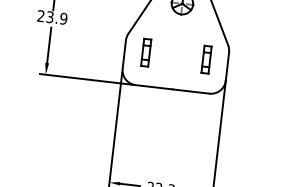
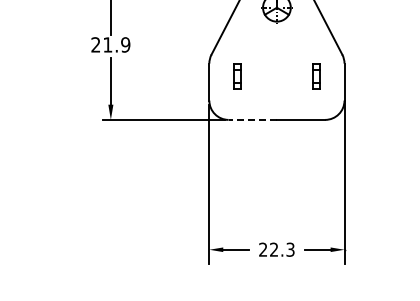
text: (49, 16) -> (107, 44), 23.9 -> 21.9
part: (146, 52) -> (237, 76), size x0.7
part: (206, 59) -> (316, 76), size x0.7
line: (153, 86) -> (252, 119), solid -> dashed

